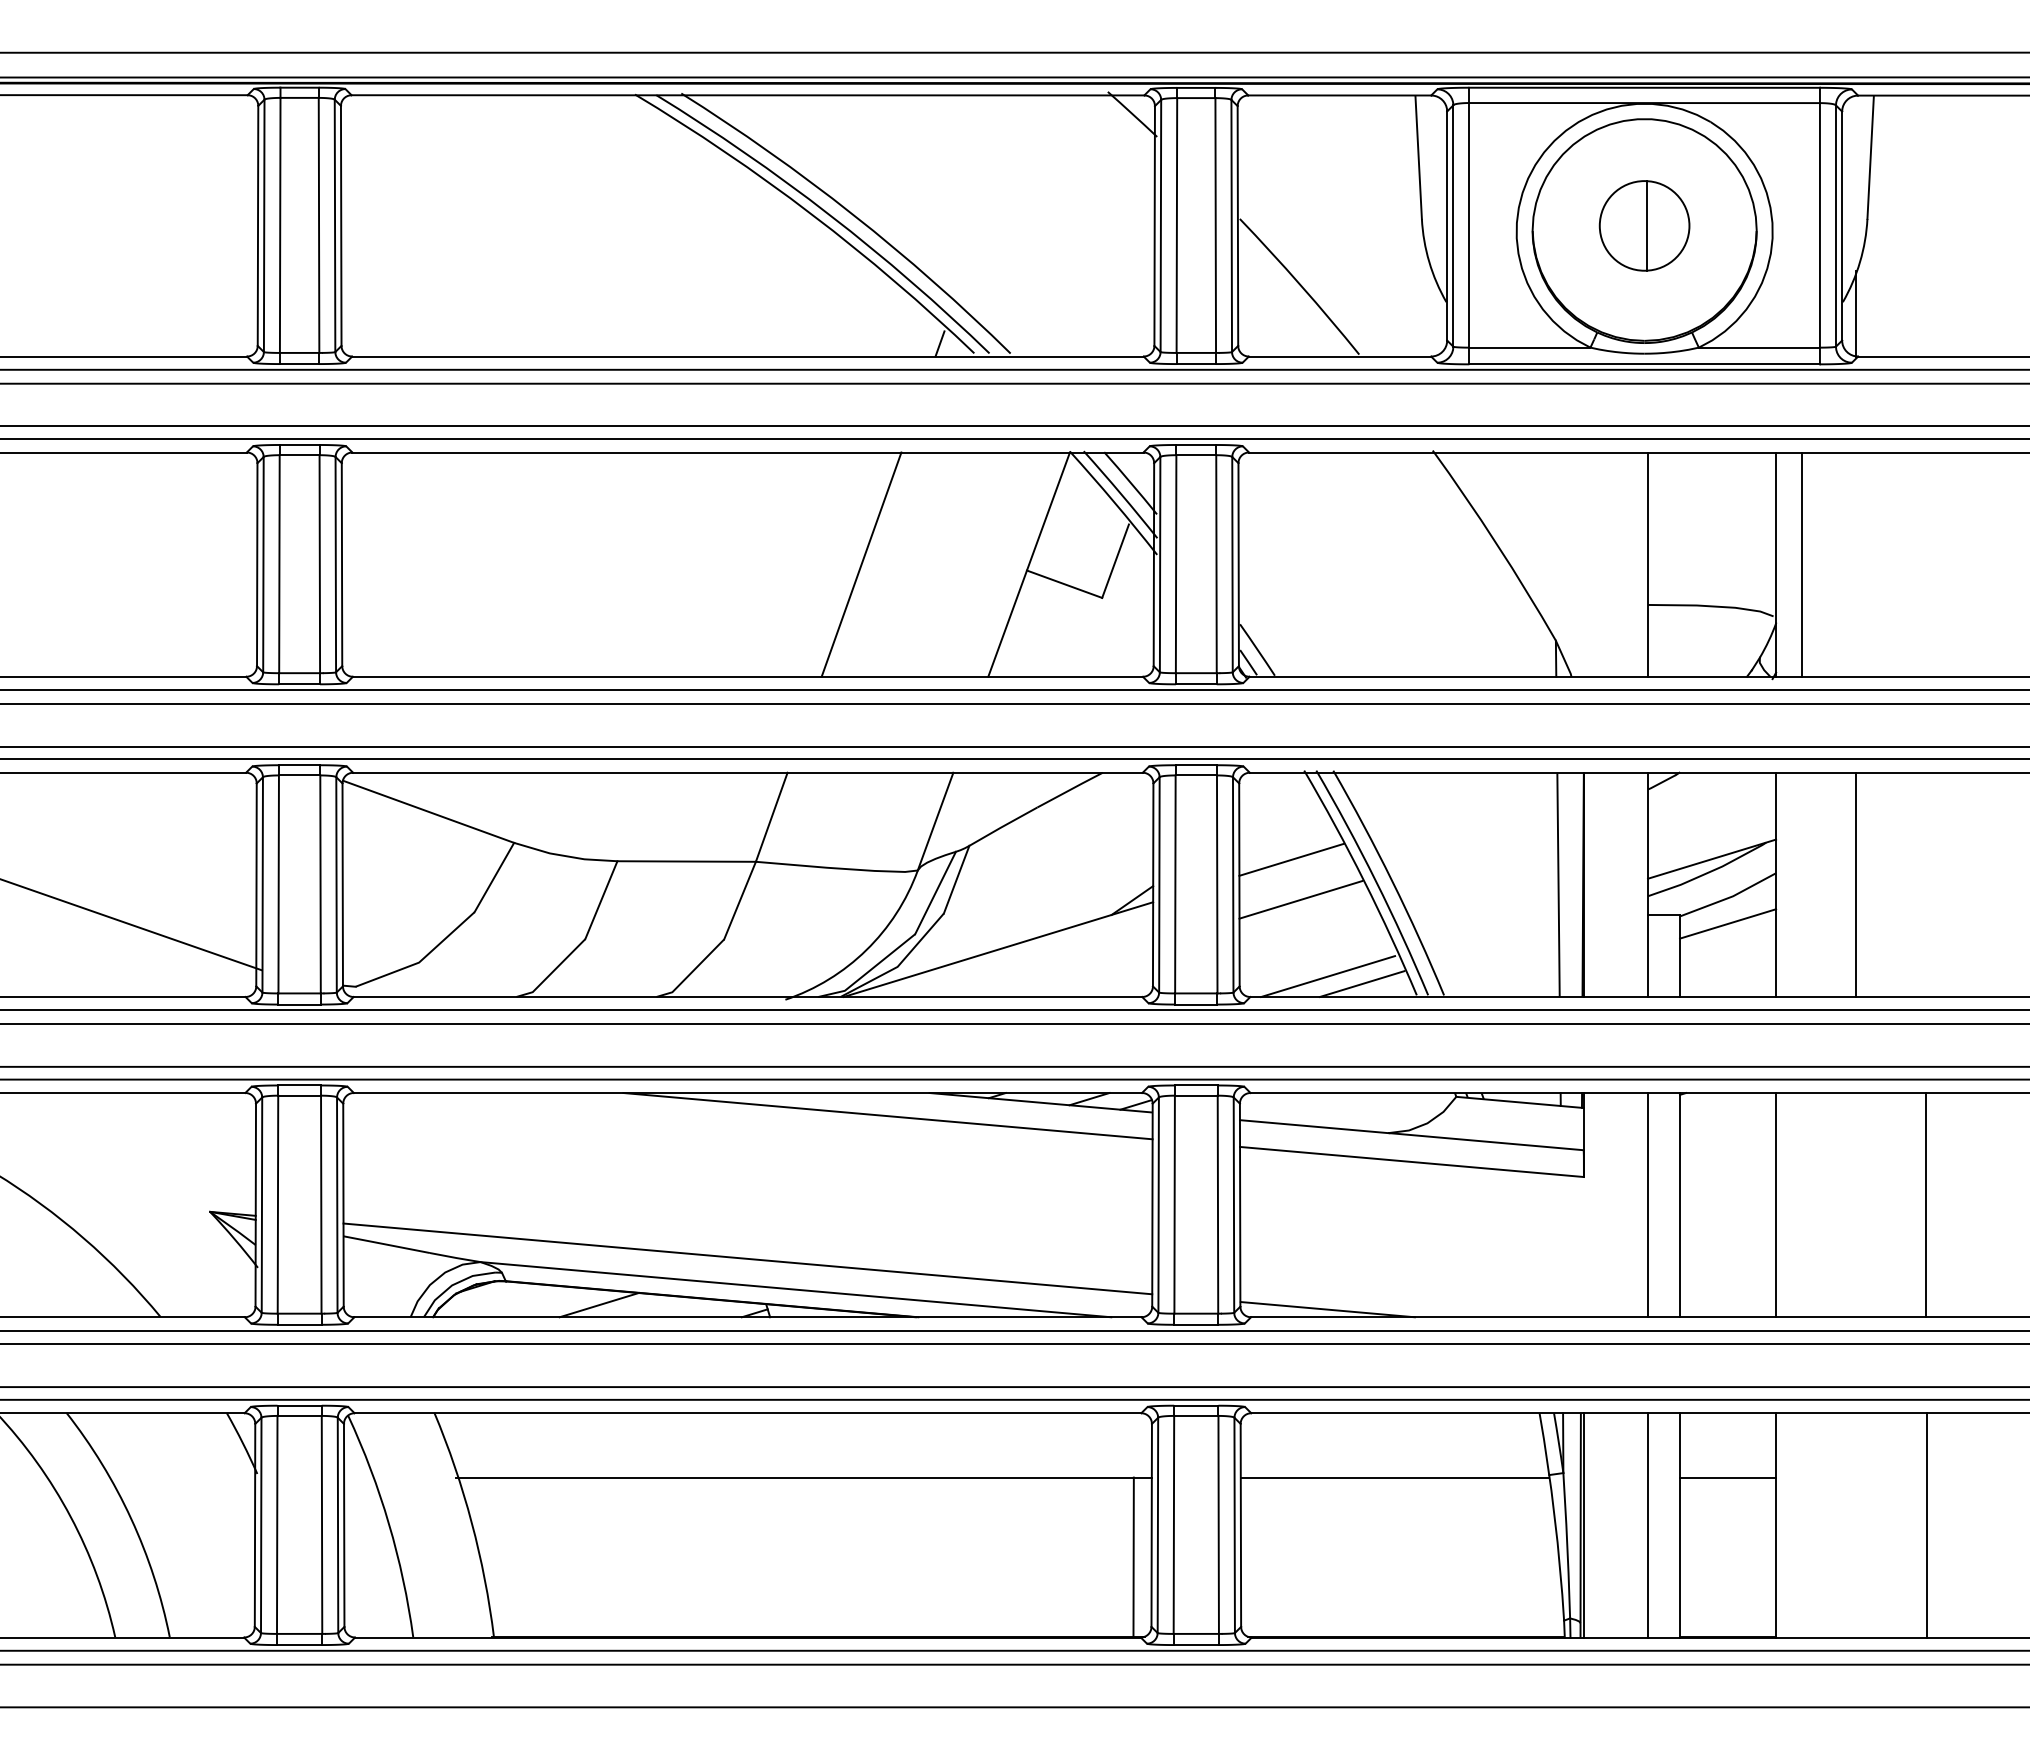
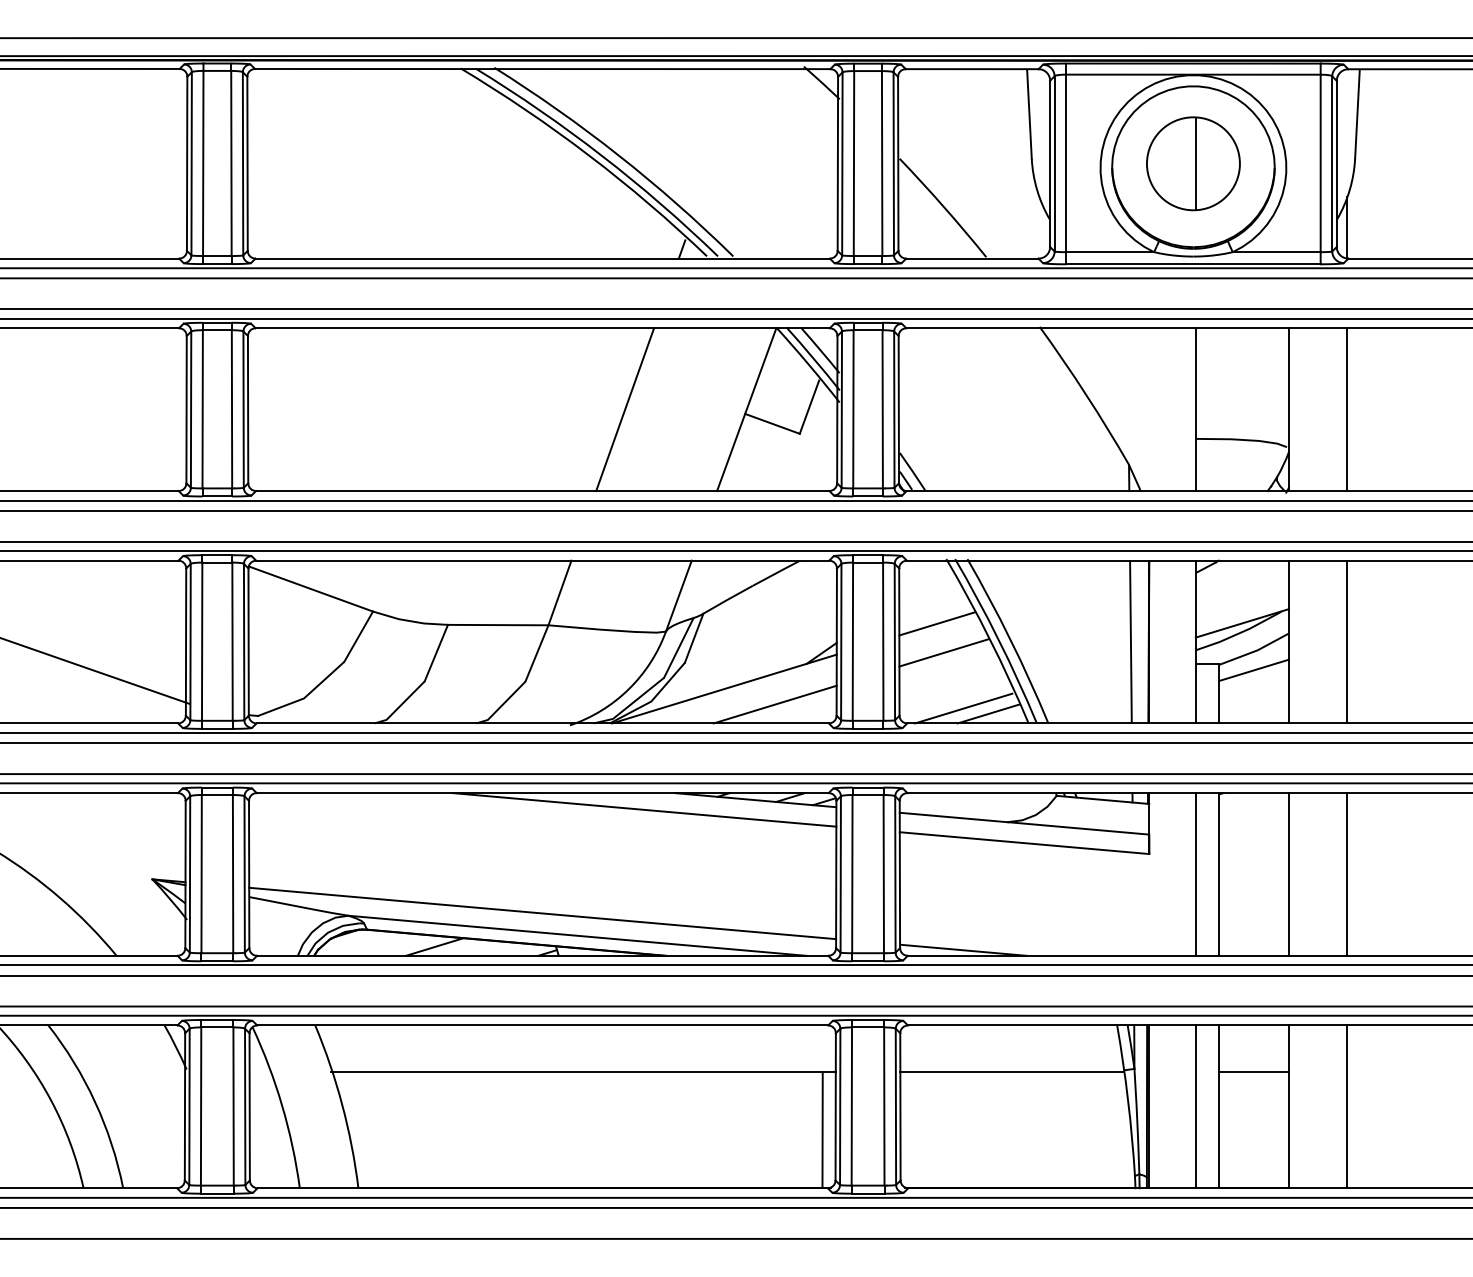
part: (1644, 225) -> (1193, 163), size x1.43
line: (1802, 564) -> (1347, 409), moved
line: (1068, 971) -> (775, 704), added
line: (1926, 1205) -> (1347, 874), moved
line: (1927, 1525) -> (1347, 1106), moved

